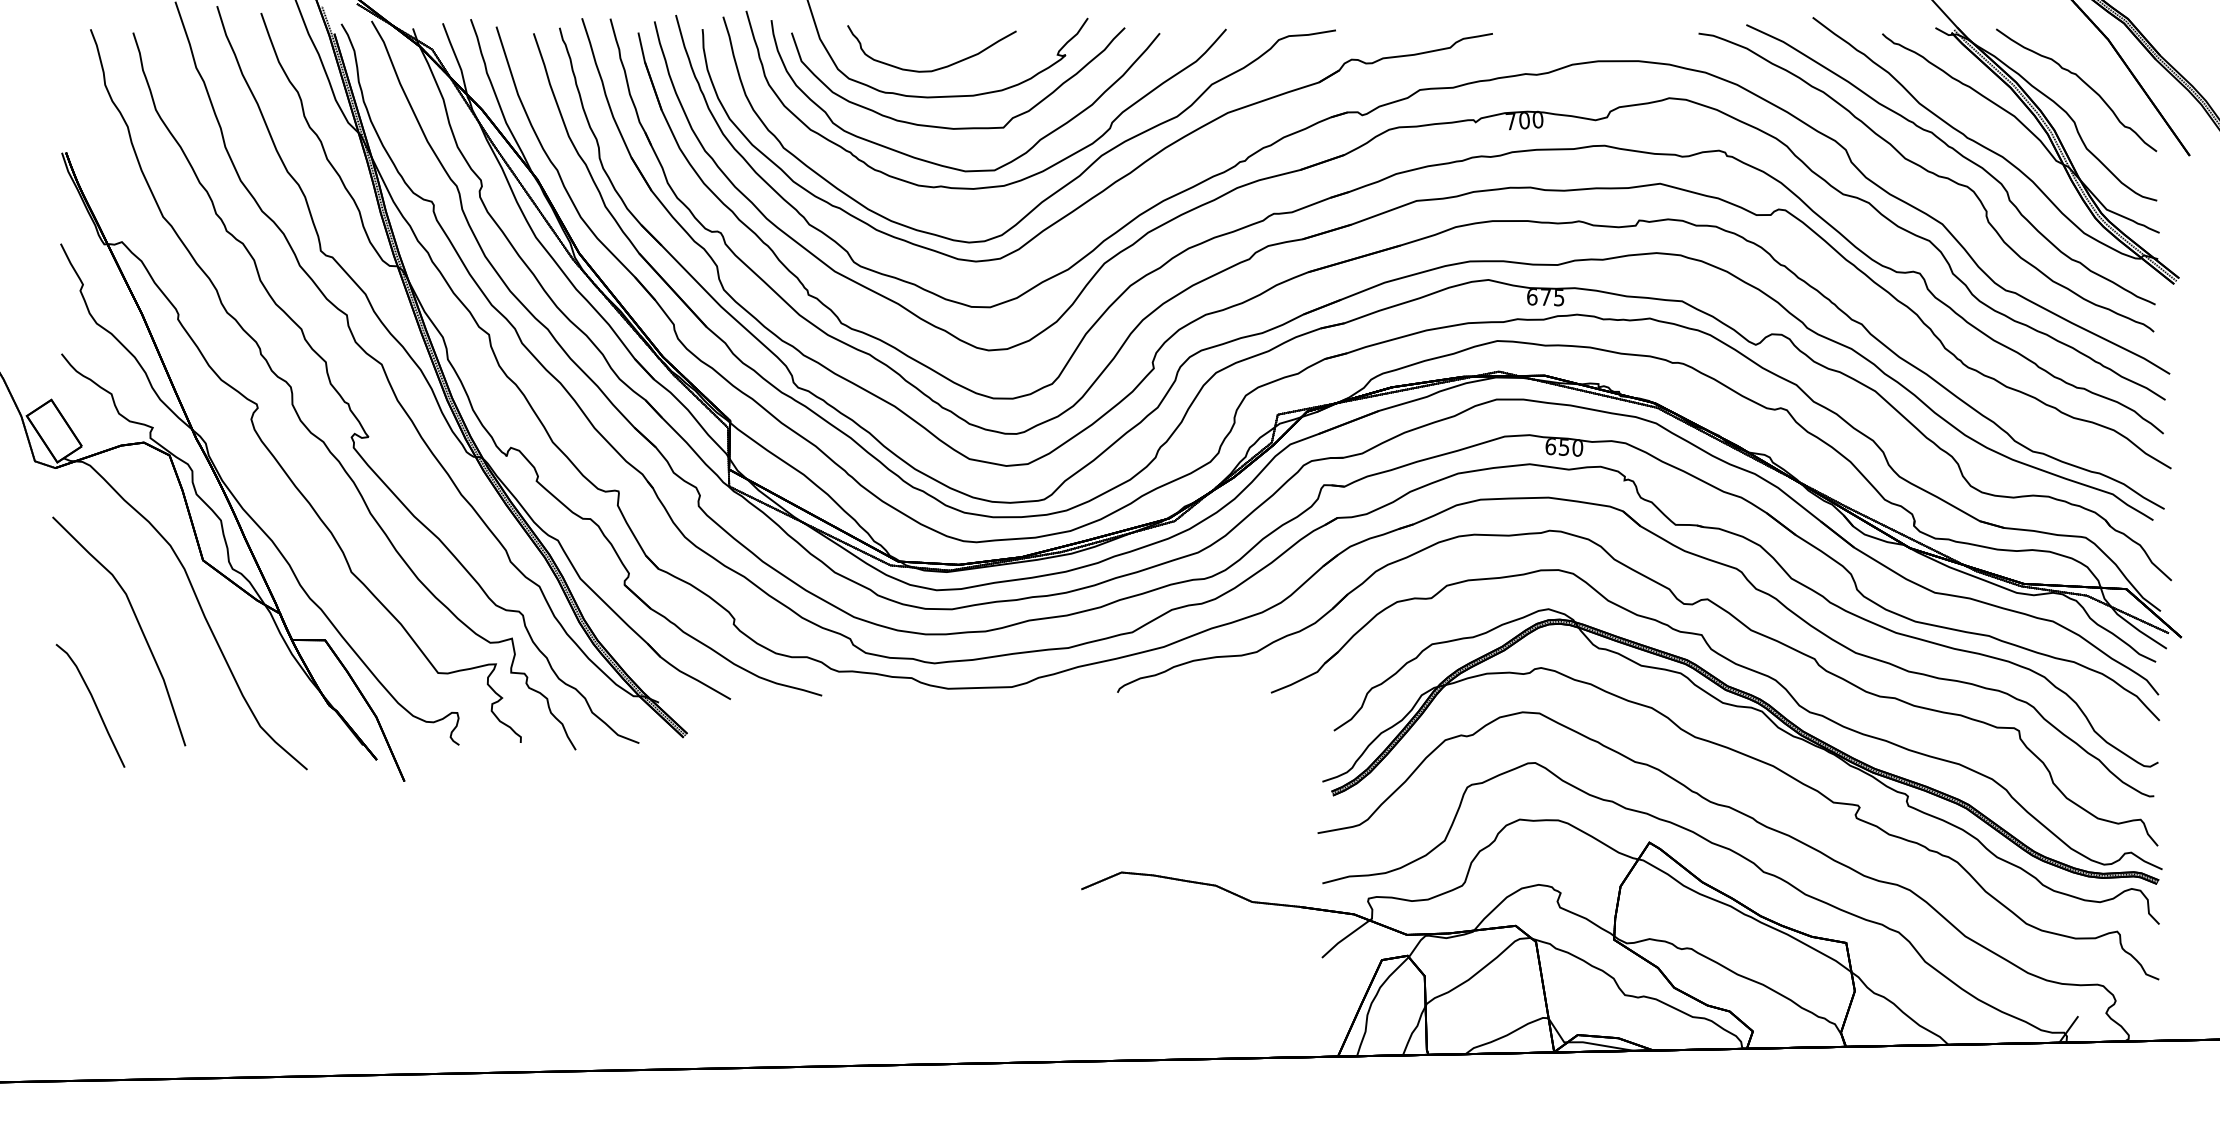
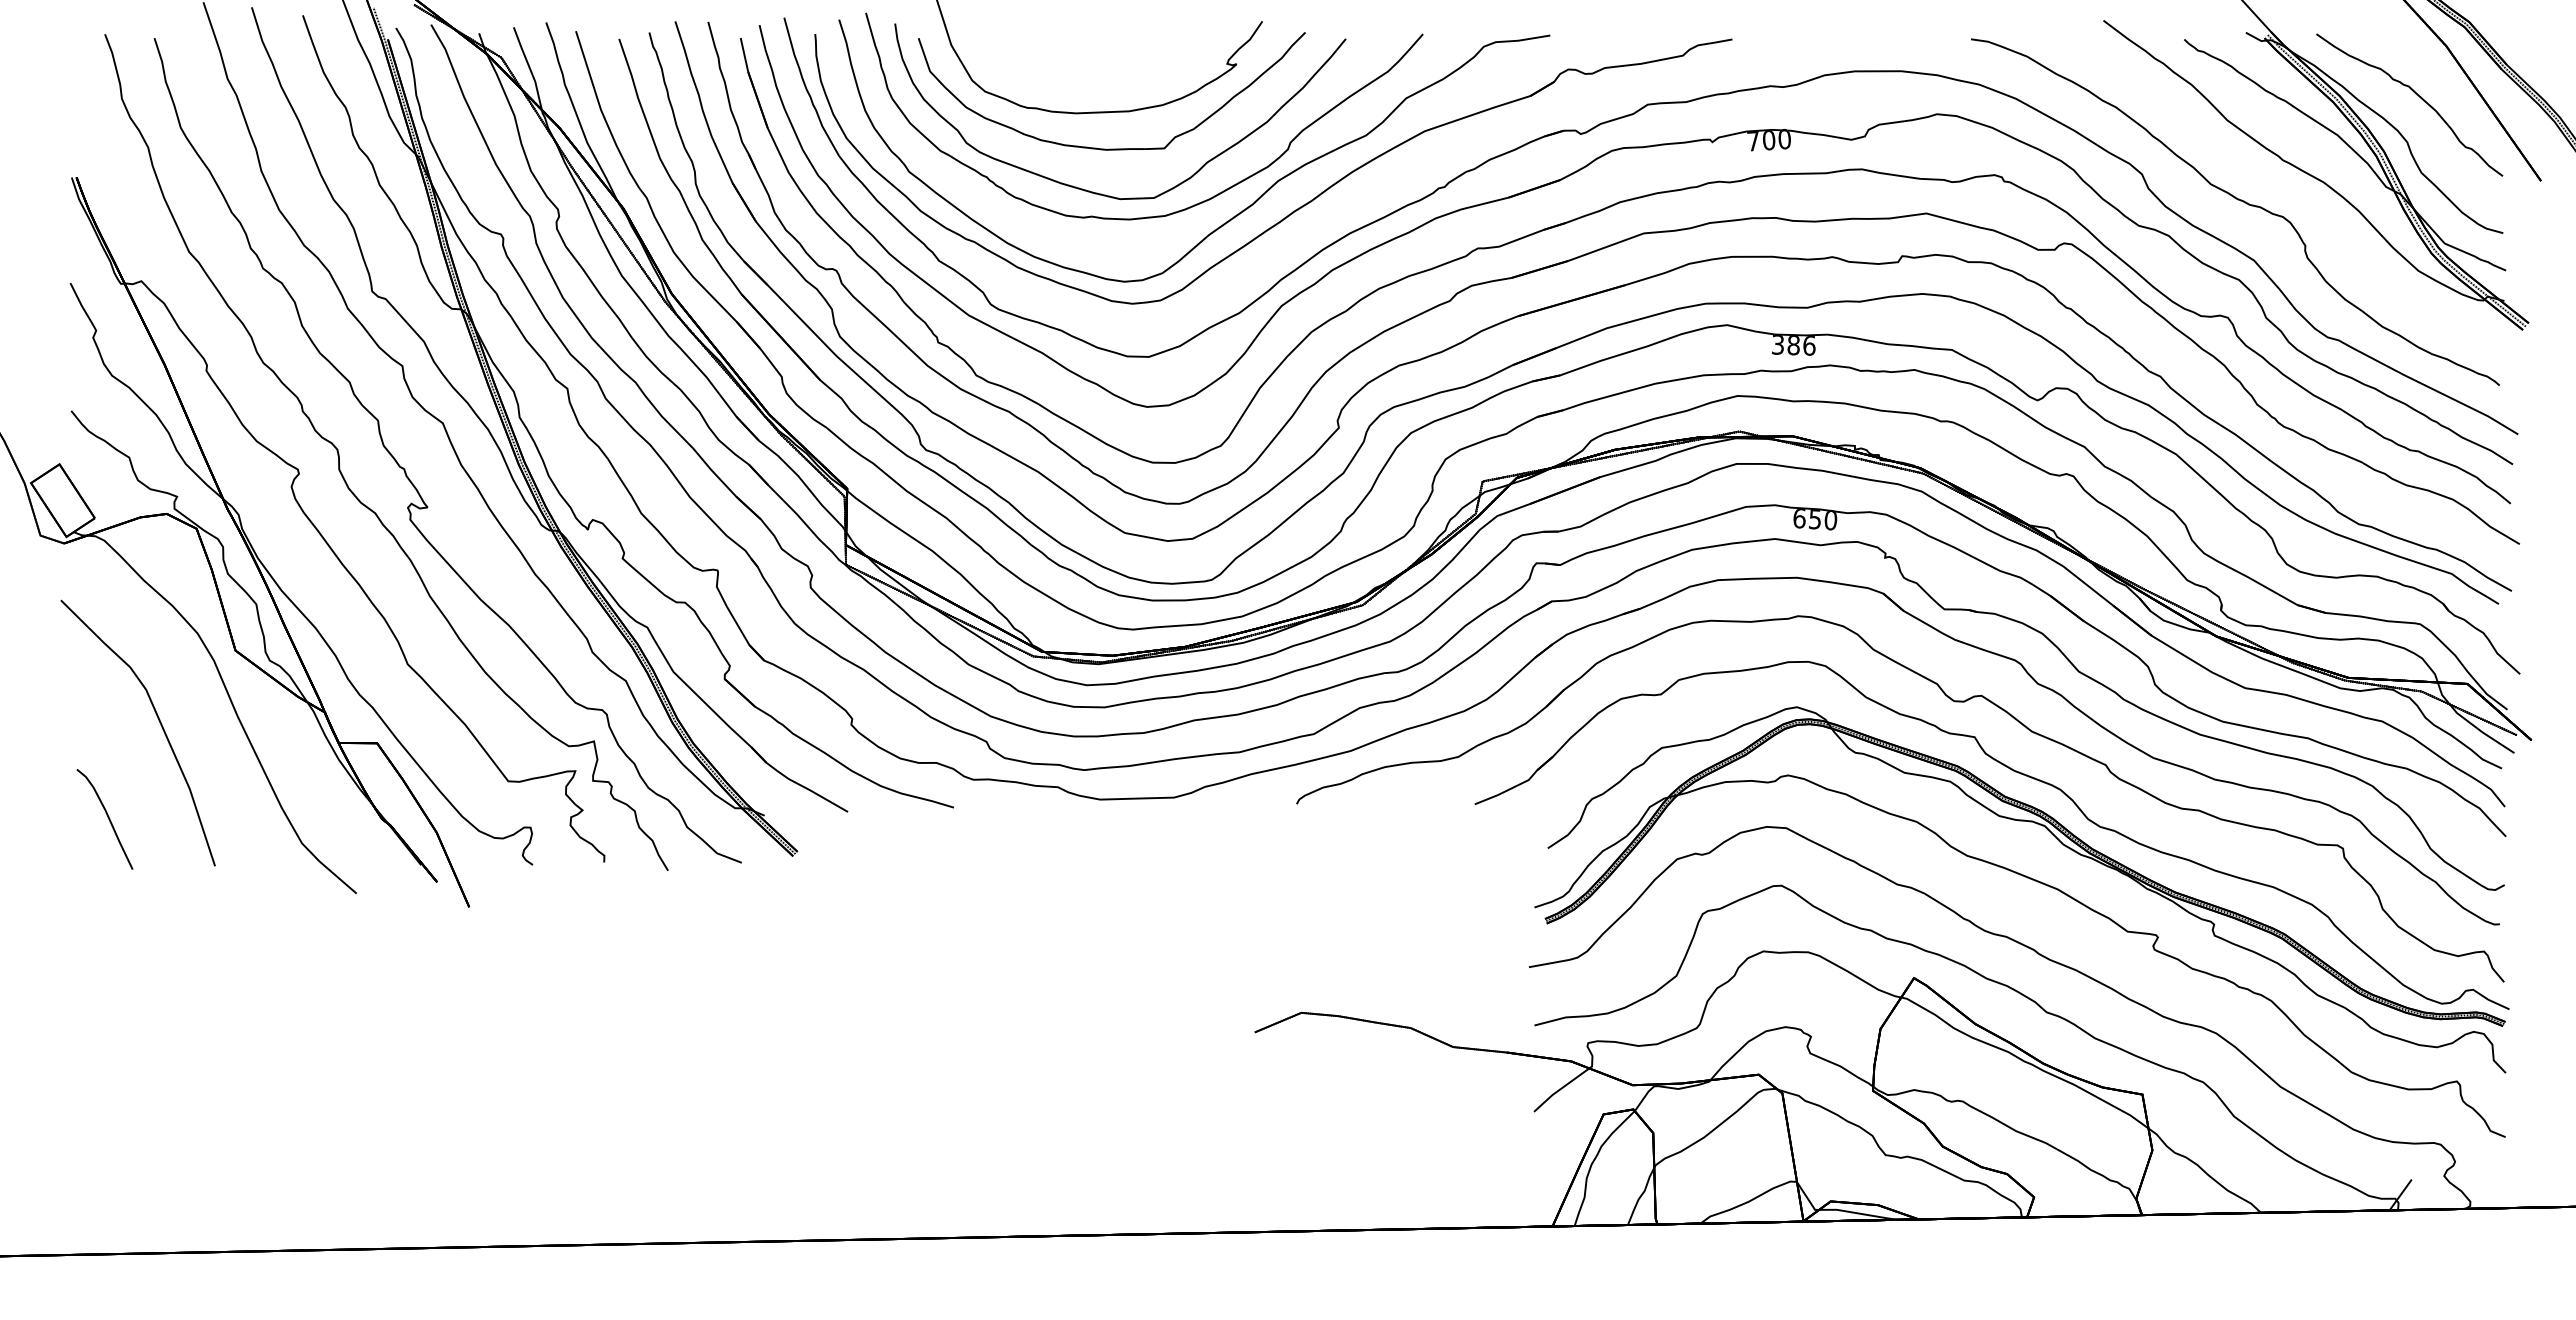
part: (938, 68) -> (1088, 79), removed
part: (1960, 155) -> (2274, 180), removed
text: (1545, 297) -> (1793, 345), 675 -> 386
part: (90, 705) -> (104, 819), size x0.7

